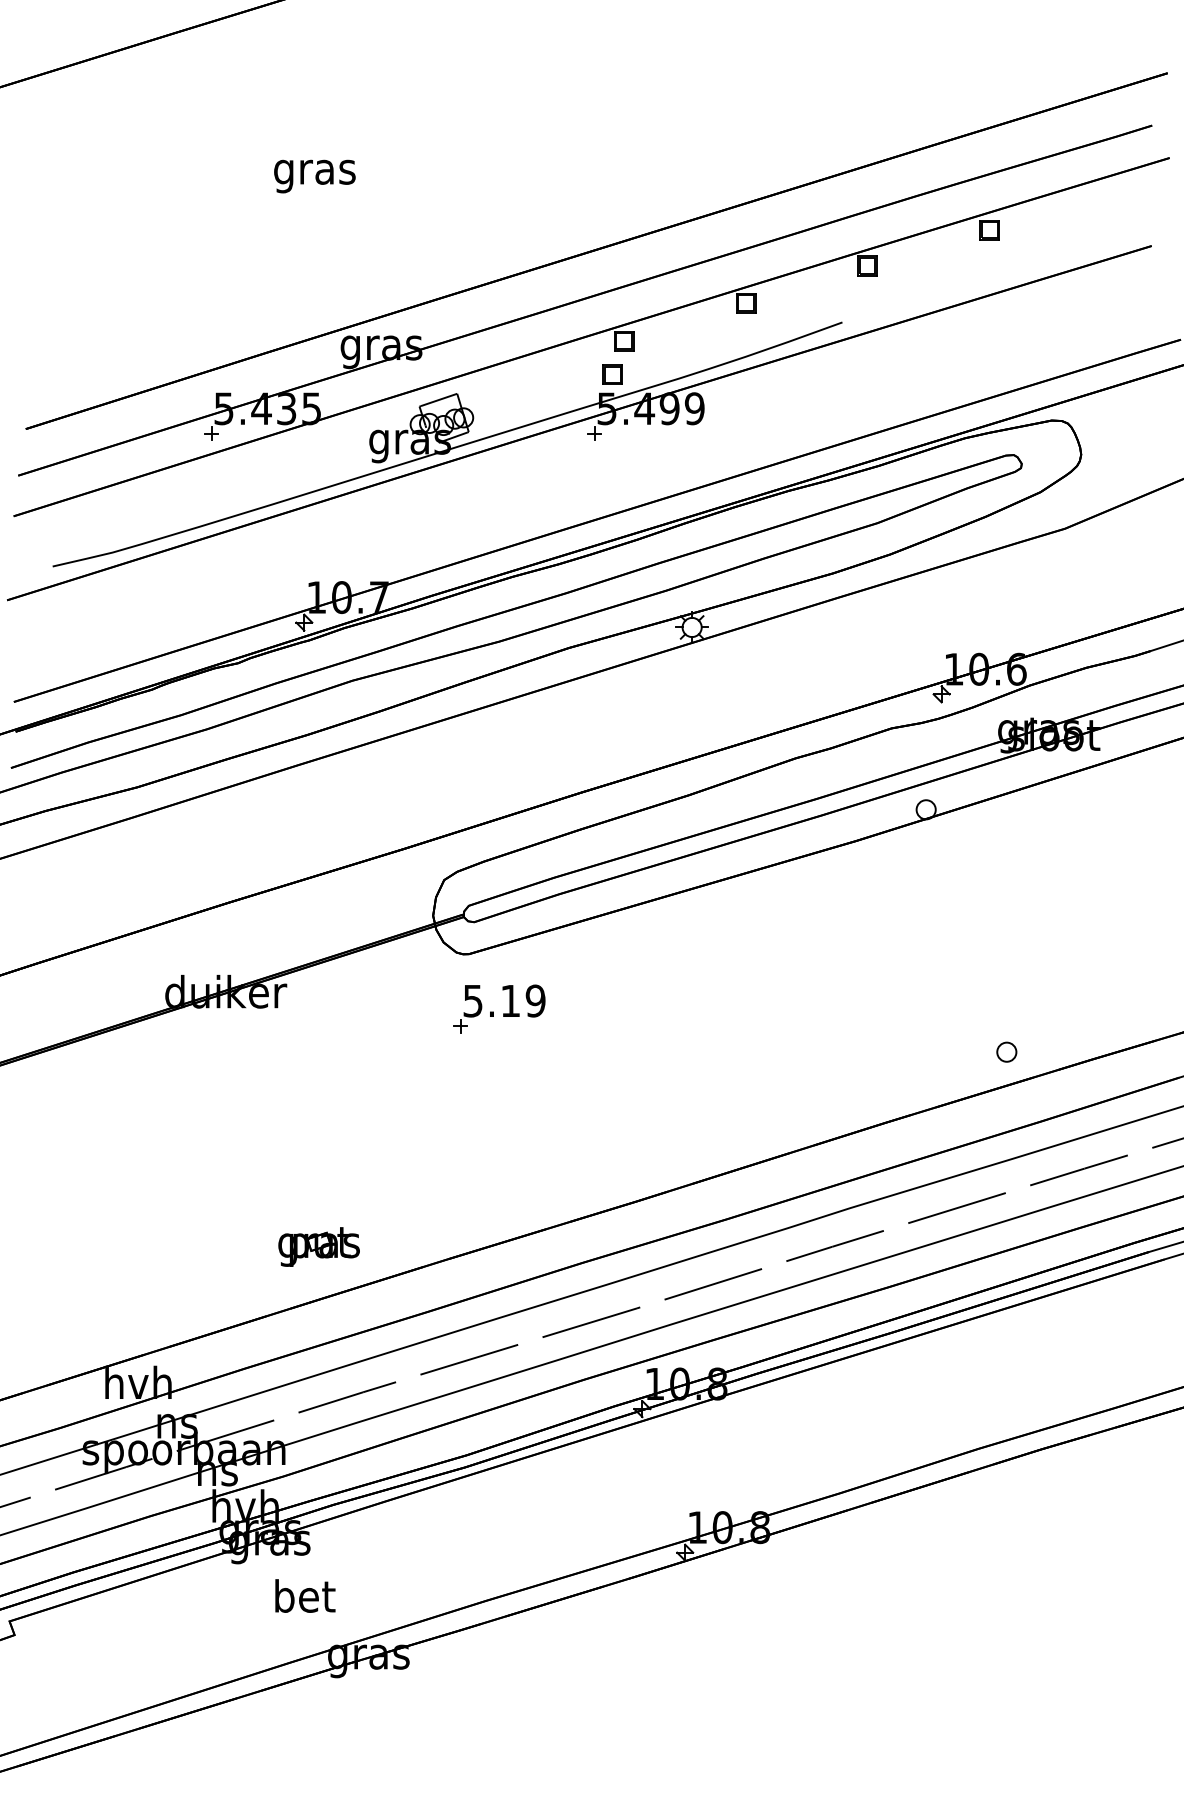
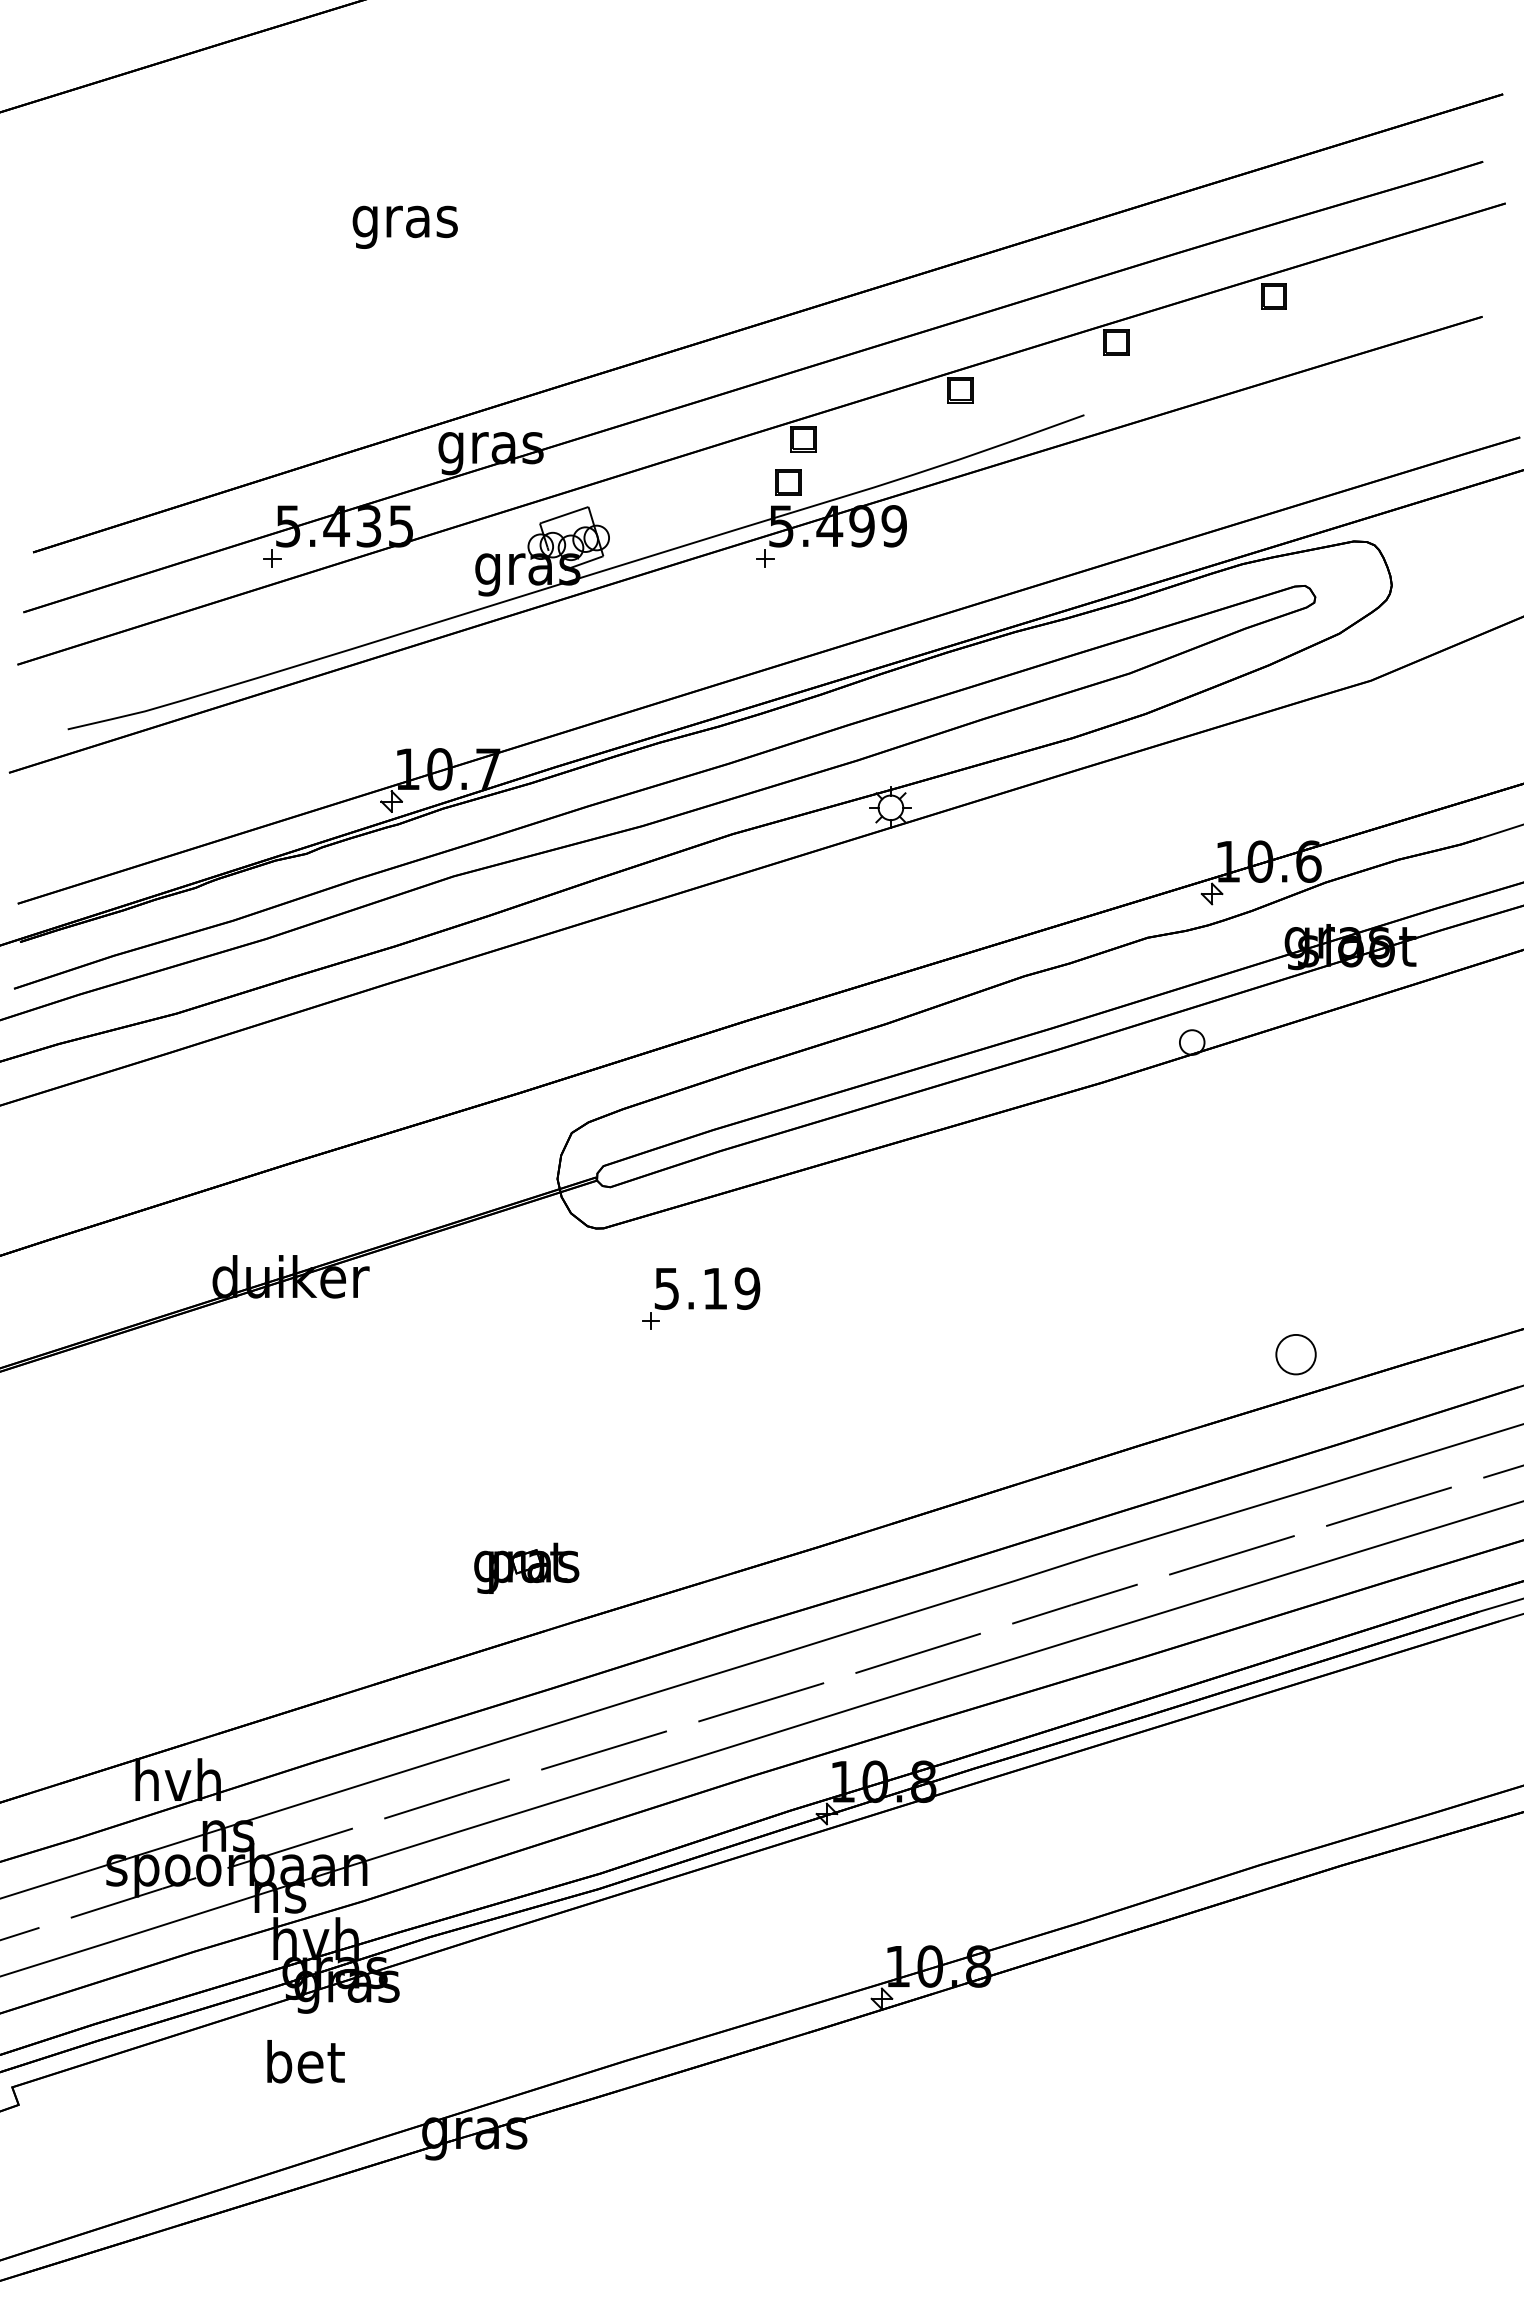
part: (503, 1013) -> (705, 1304), moved
part: (1006, 1052) -> (1295, 1354), size x1.6
part: (318, 1246) -> (526, 1567), moved
text: (304, 1595) -> (305, 2061), moved

